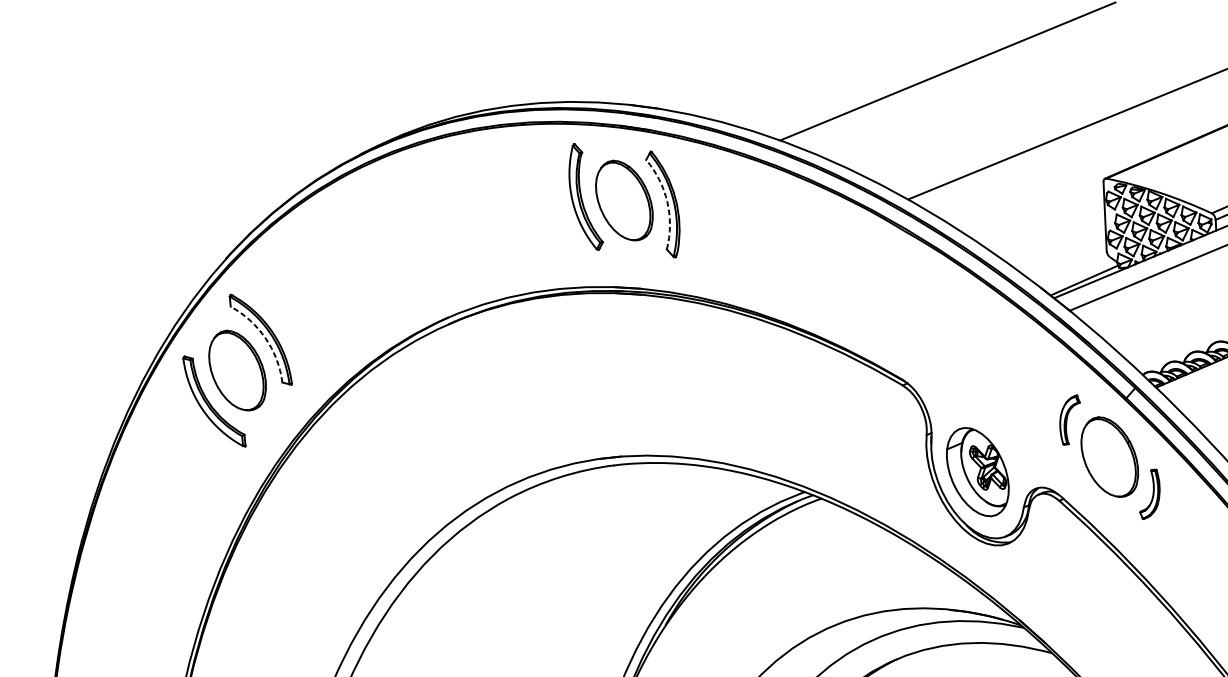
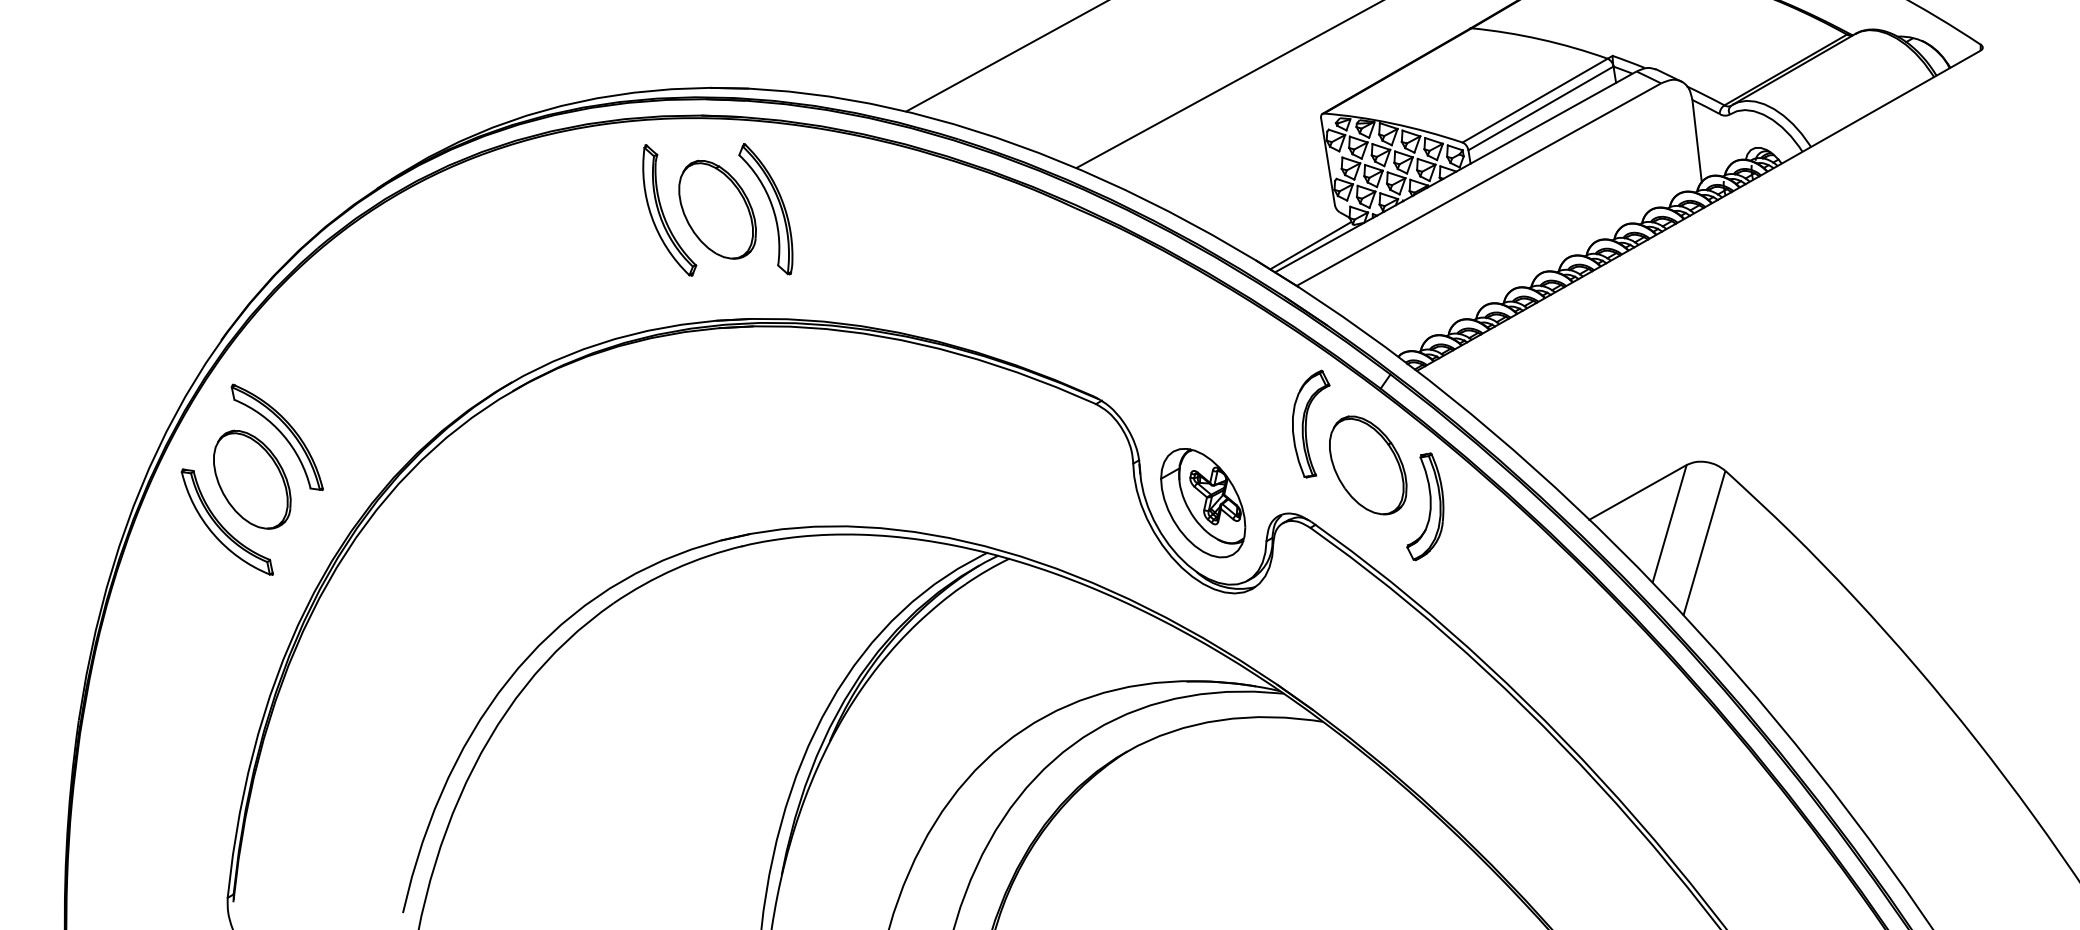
arc: (667, 202) -> (772, 205), dashed -> solid
arc: (265, 338) -> (283, 435), dashed -> solid
part: (1069, 419) -> (1311, 423), size x1.67
part: (1151, 494) -> (1425, 506), size x1.67

